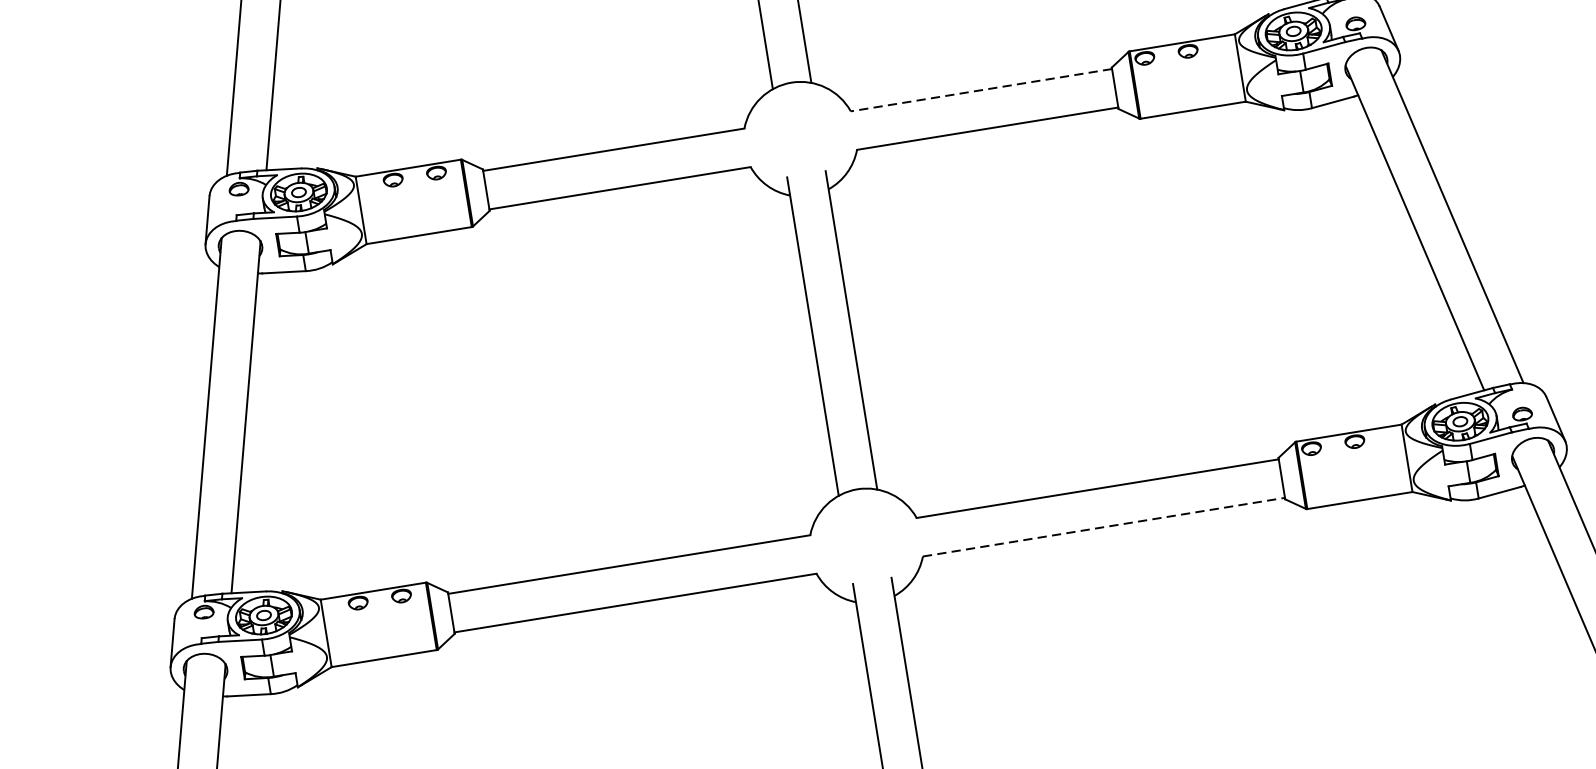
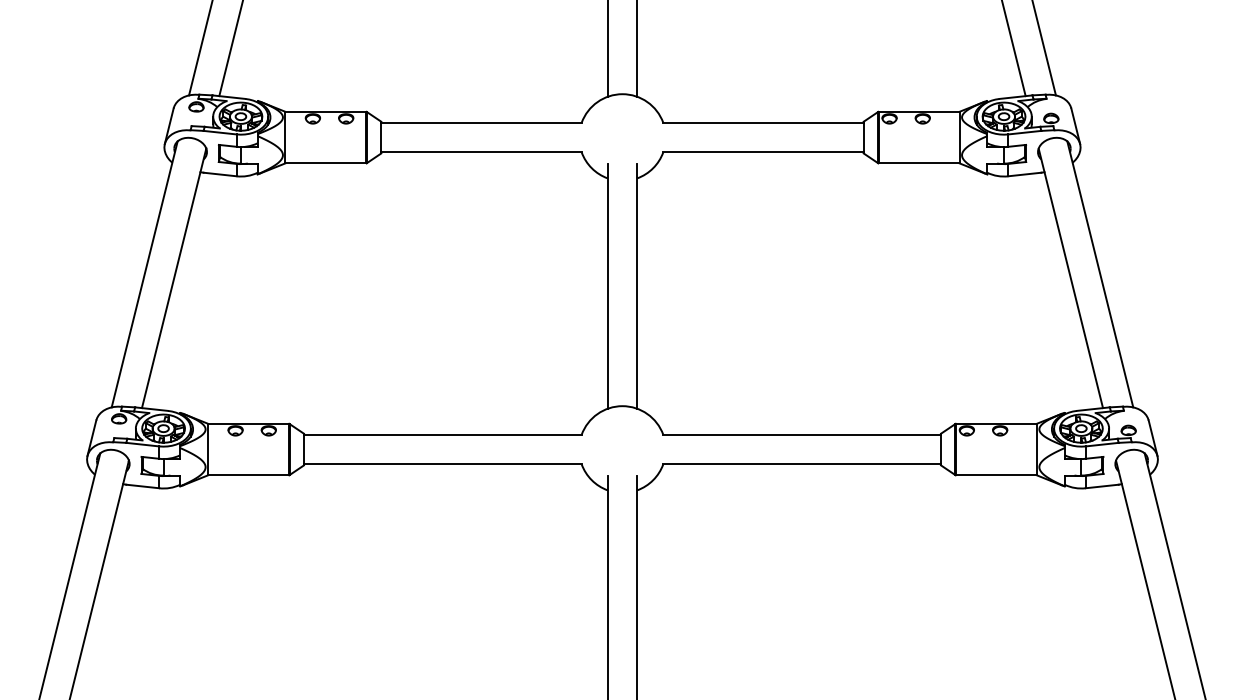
line: (981, 89) -> (763, 122), dashed -> solid
line: (1104, 527) -> (802, 464), dashed -> solid

